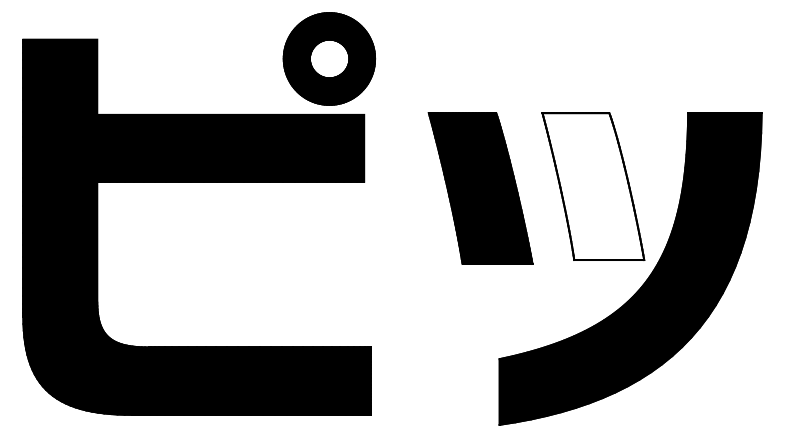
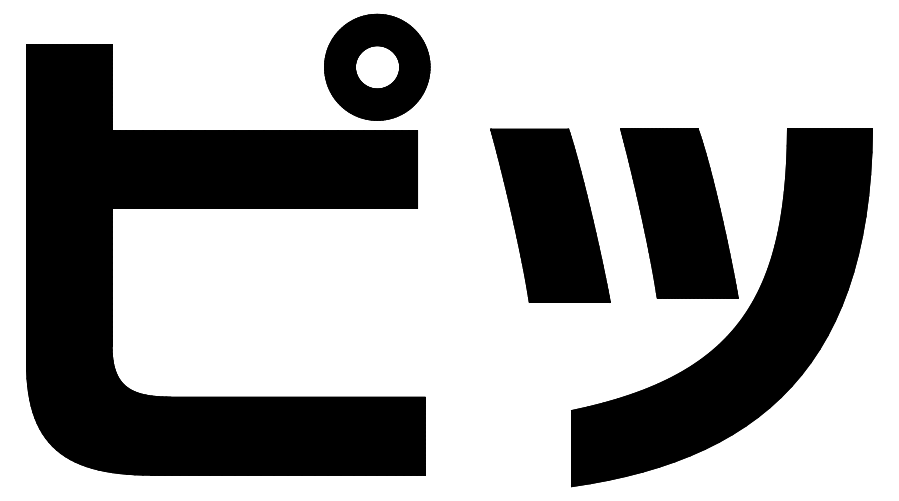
fill: (593, 186) -> (679, 213), added

